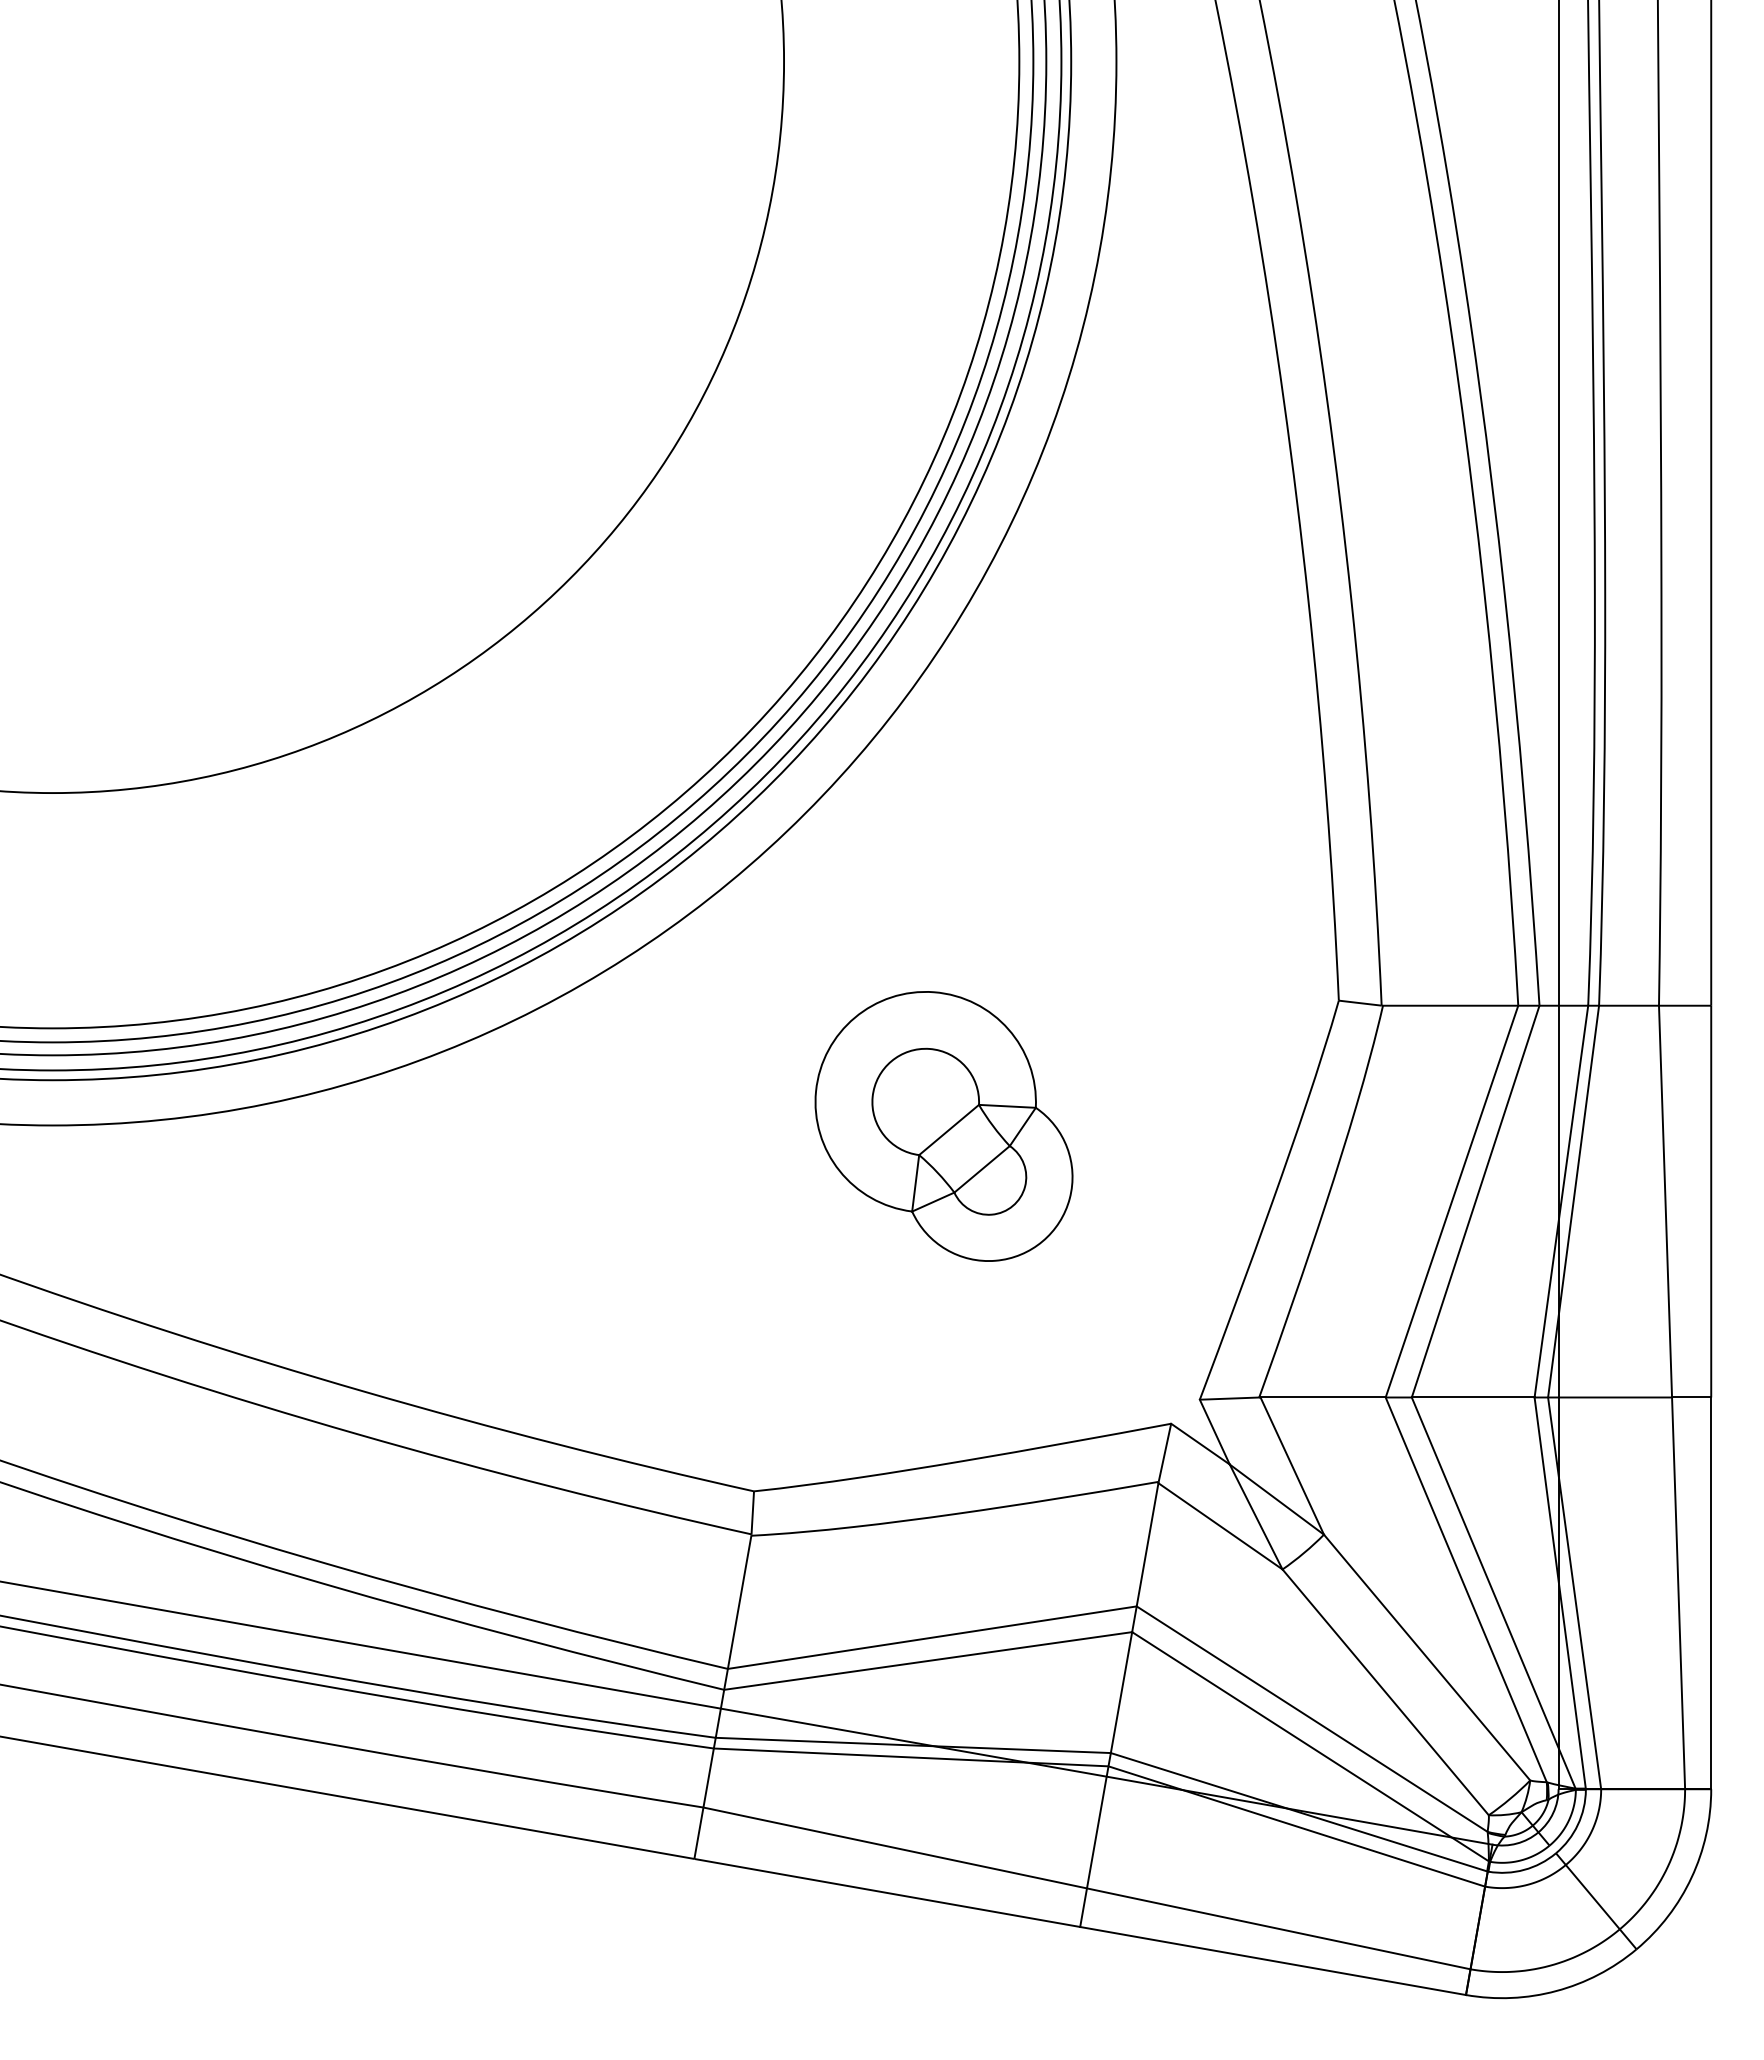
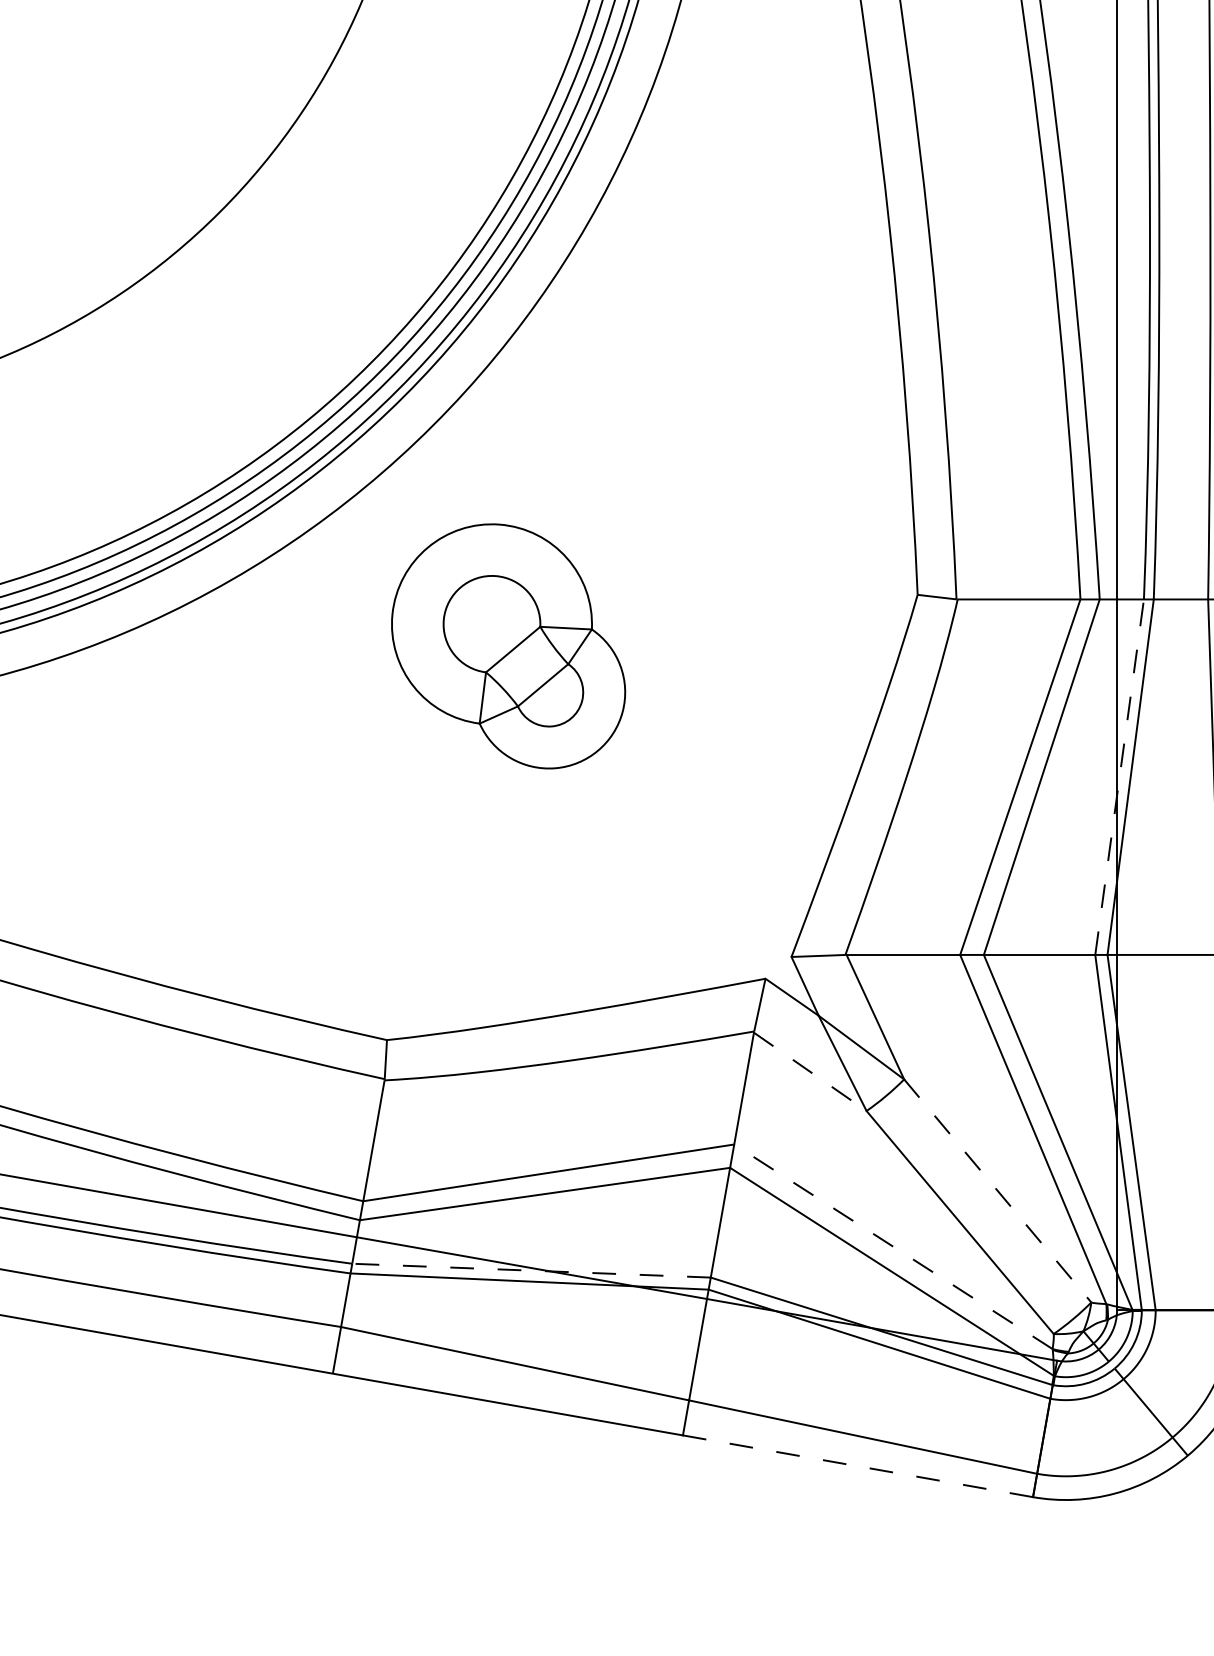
part: (943, 1126) -> (508, 646), moved
line: (1561, 1201) -> (1119, 777), solid -> dashed
line: (1220, 1526) -> (810, 1072), solid -> dashed
line: (1427, 1657) -> (998, 1190), solid -> dashed
line: (1312, 1719) -> (893, 1247), solid -> dashed
line: (913, 1745) -> (531, 1270), solid -> dashed
line: (1273, 1961) -> (858, 1466), solid -> dashed

